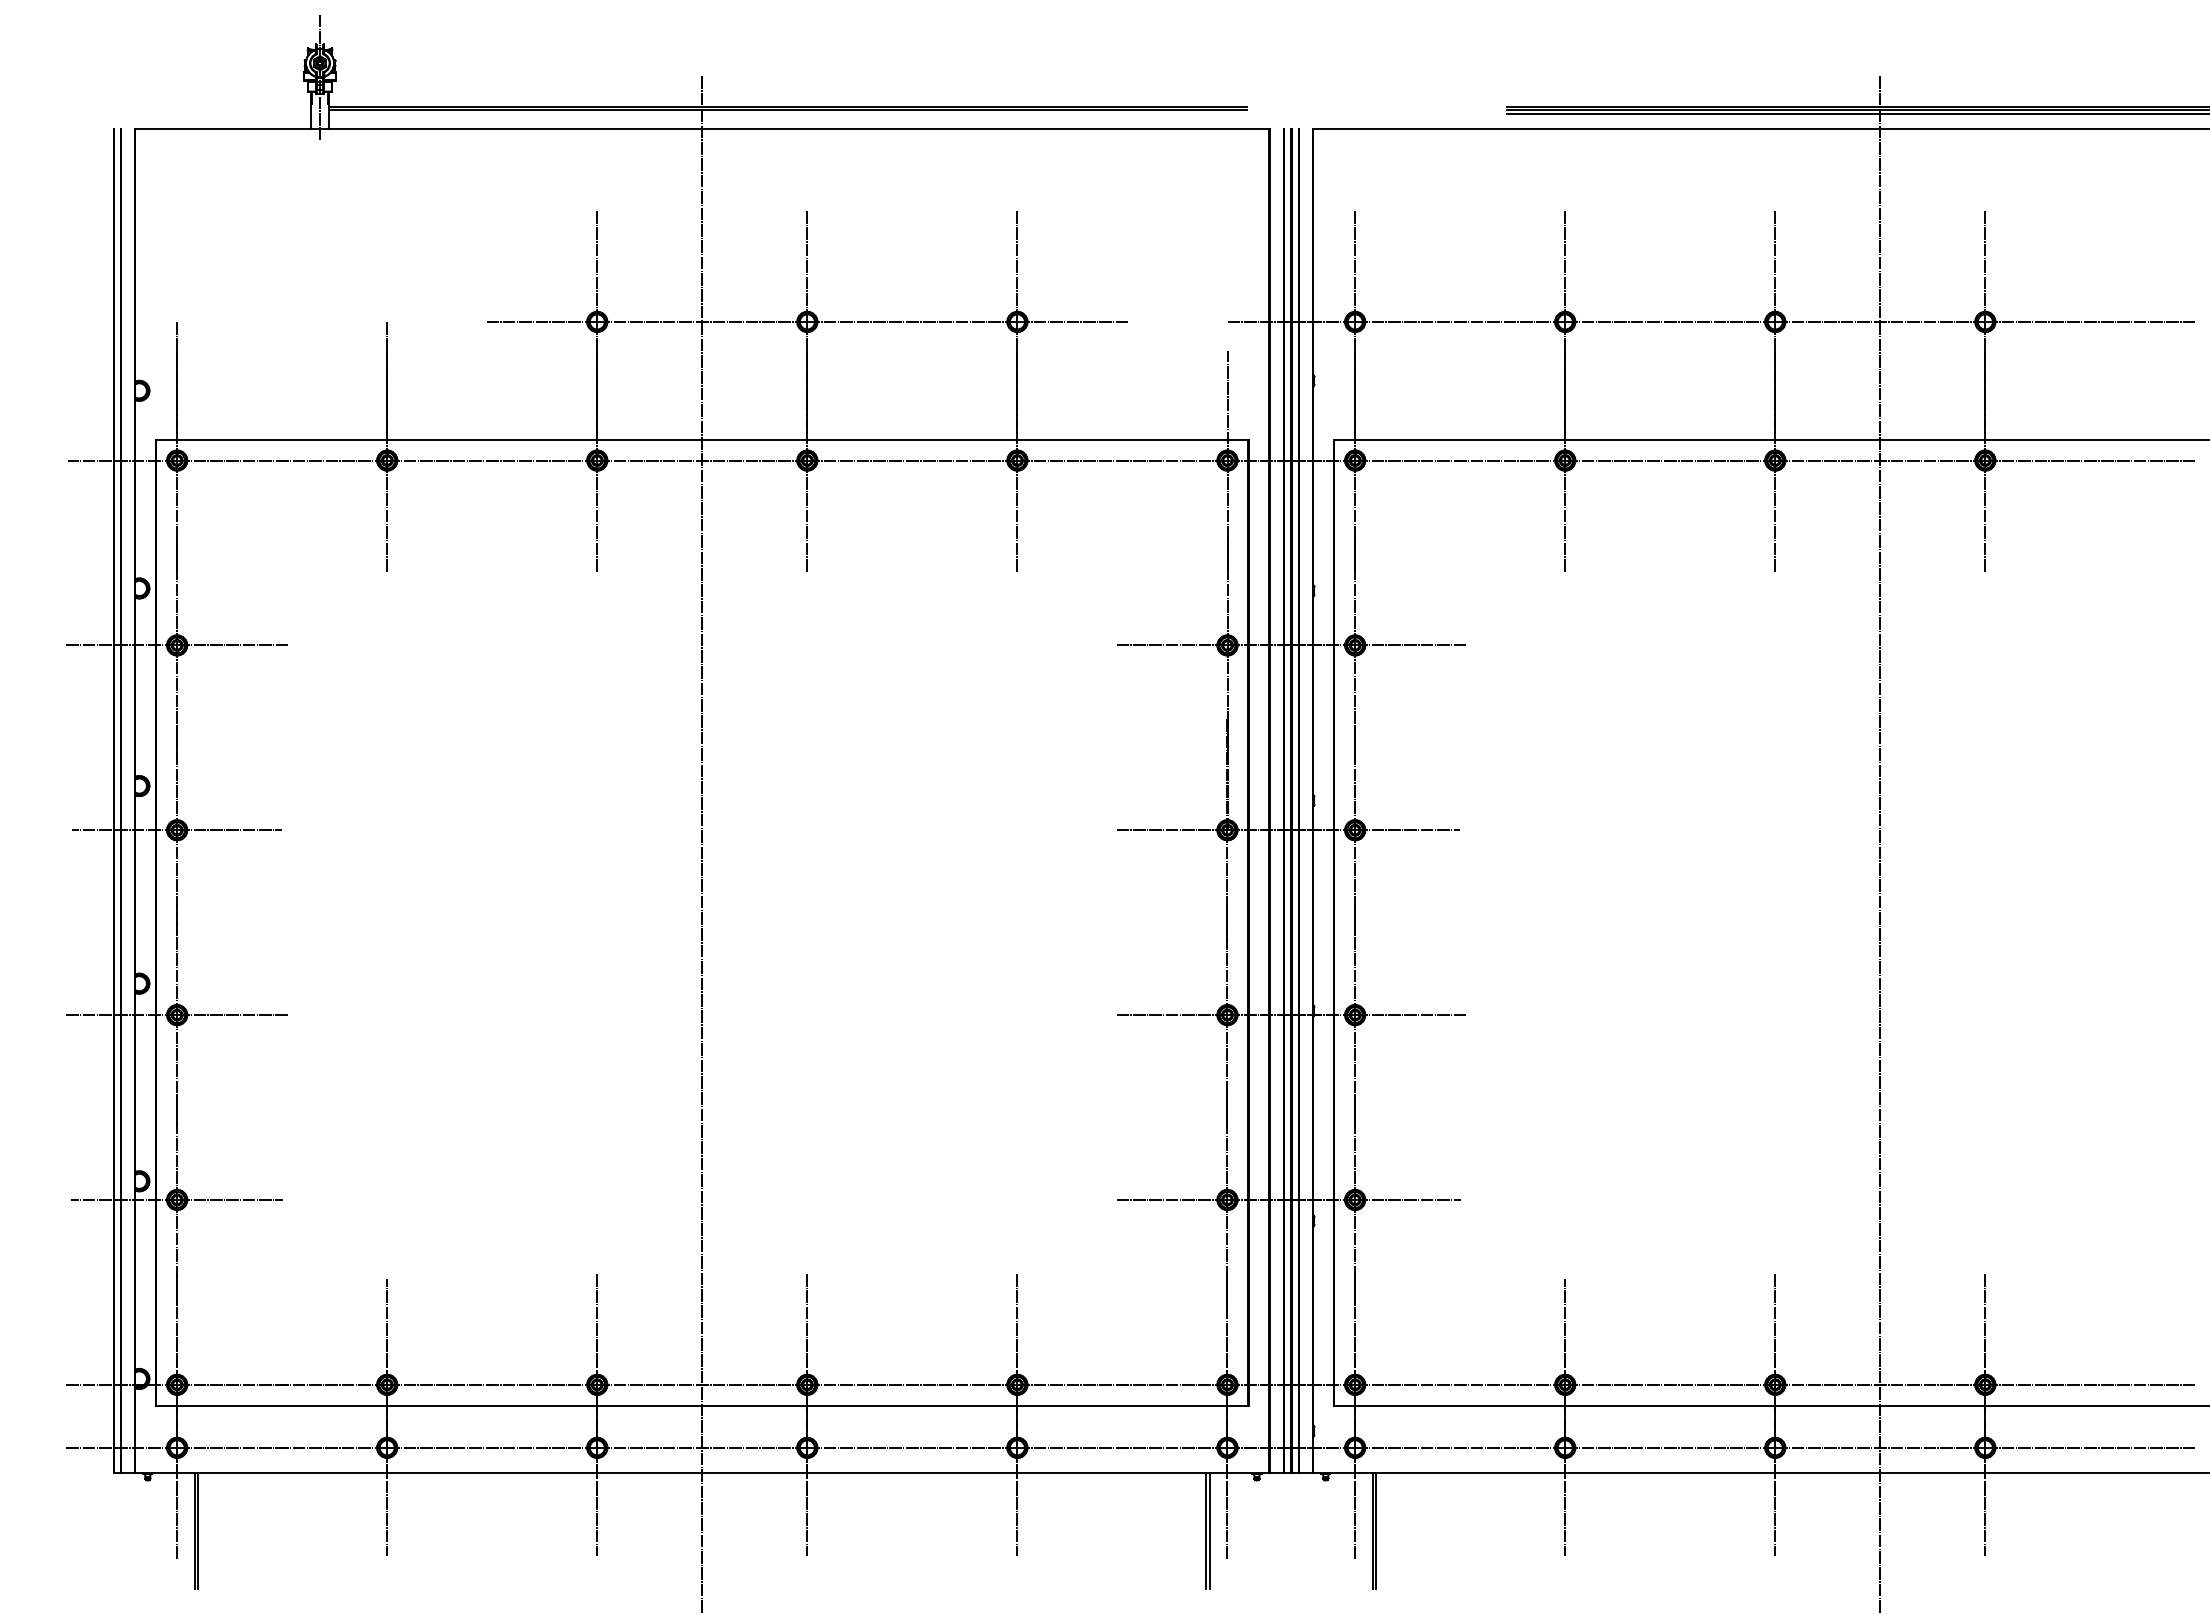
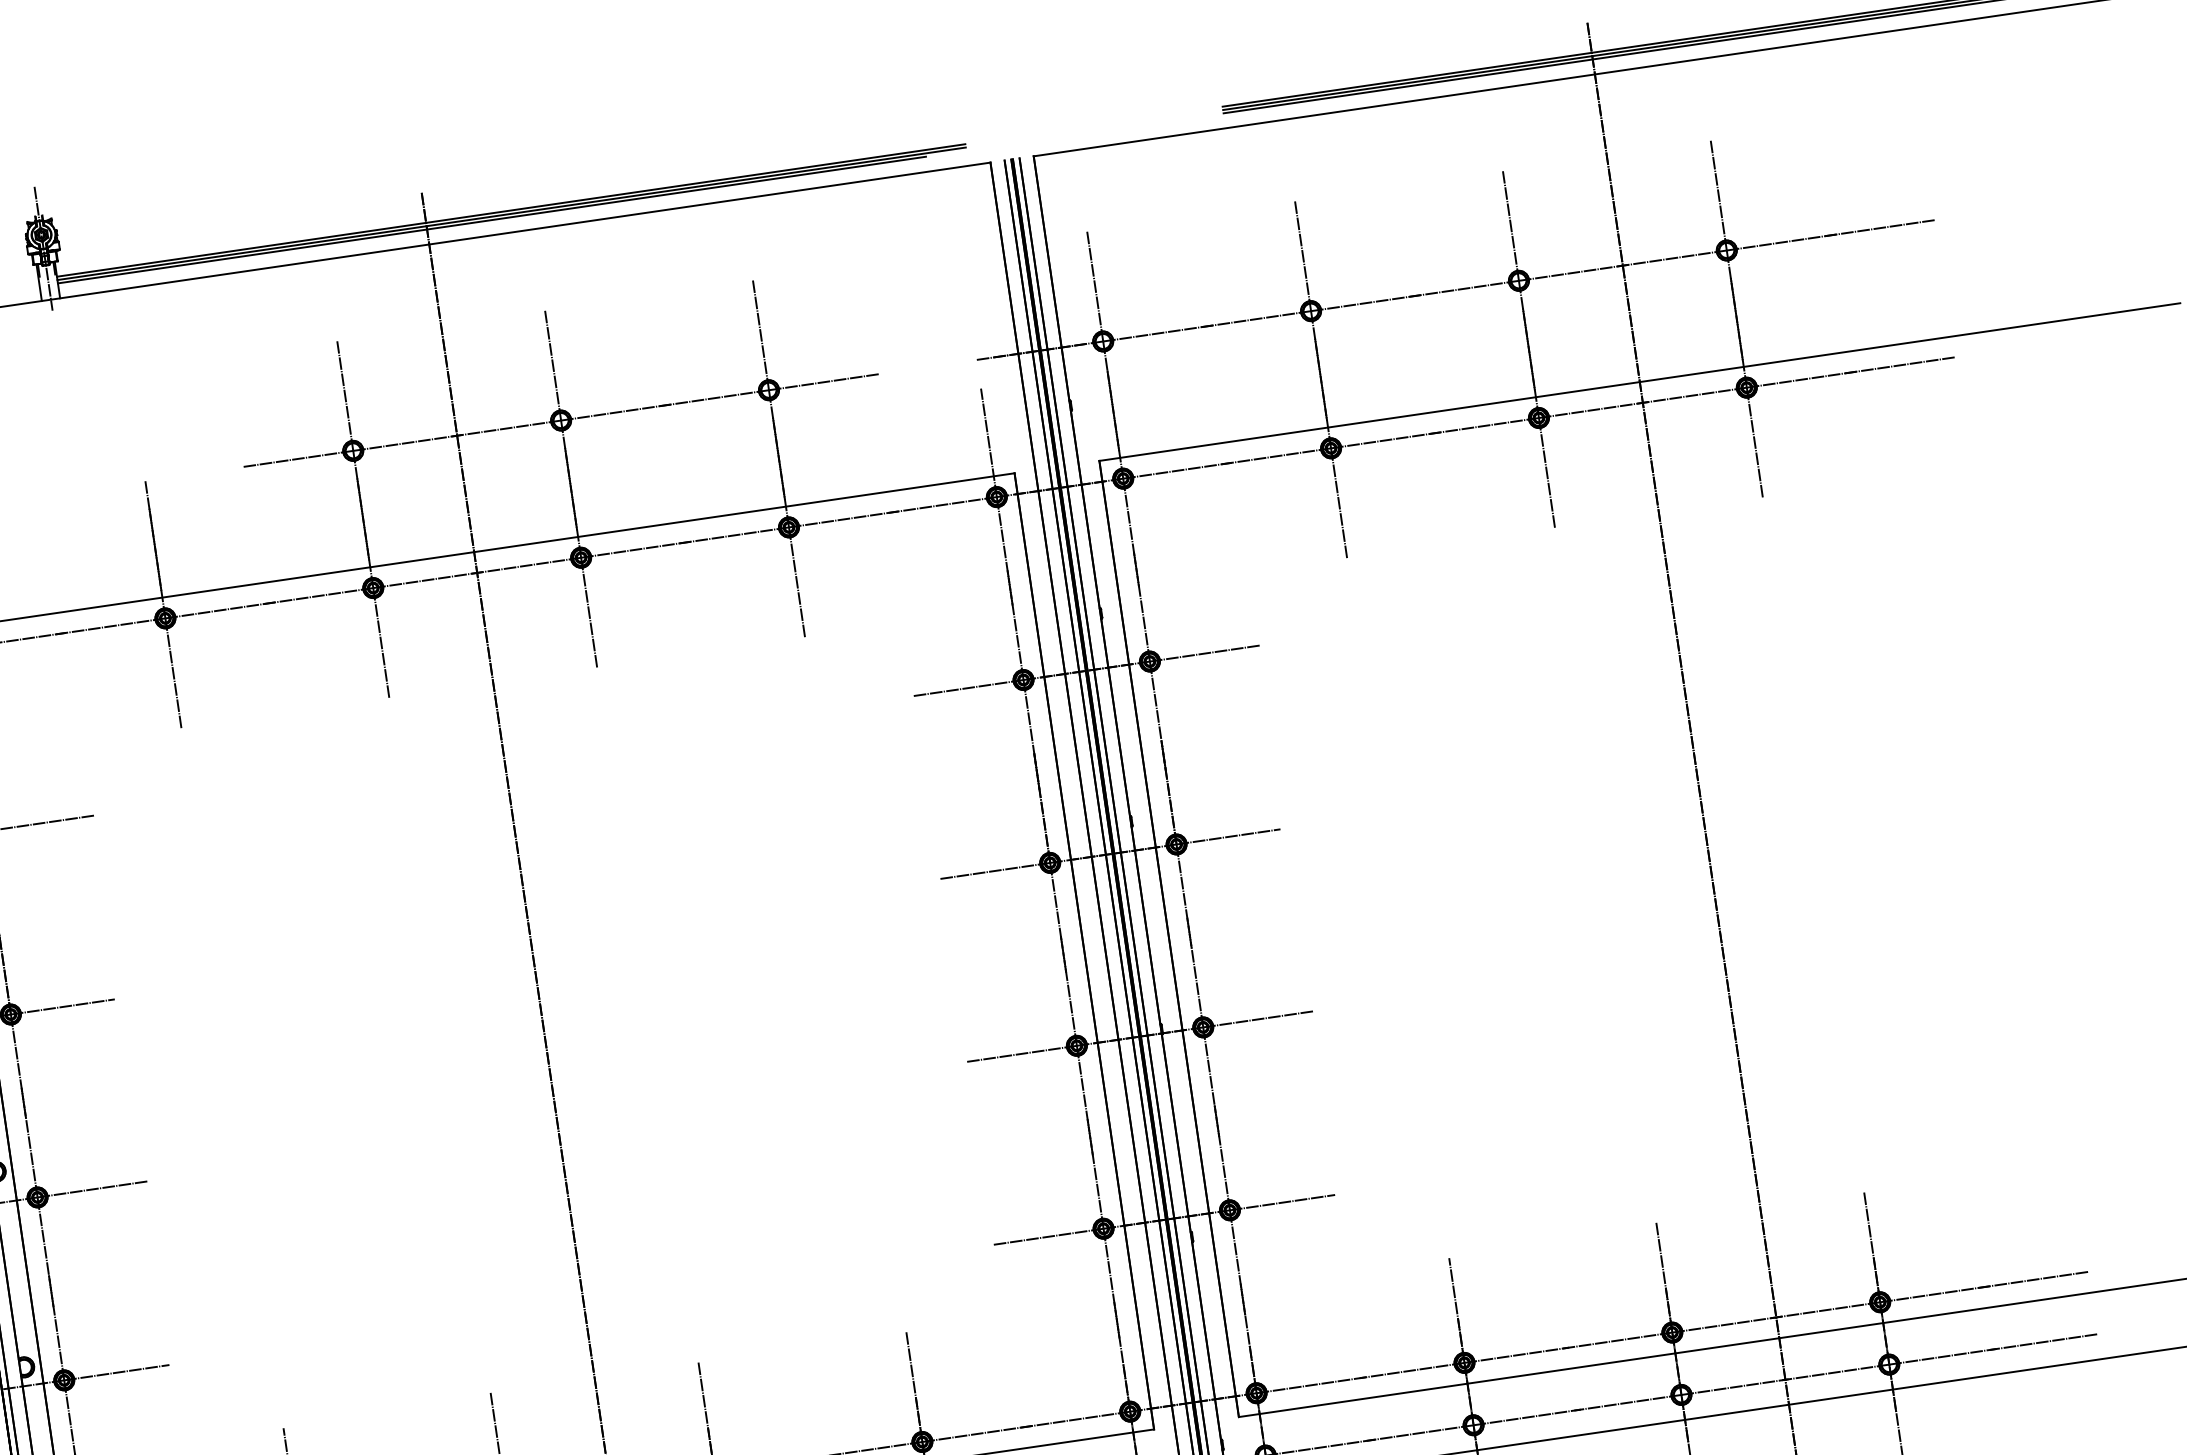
line: (767, 113) -> (491, 220), added

